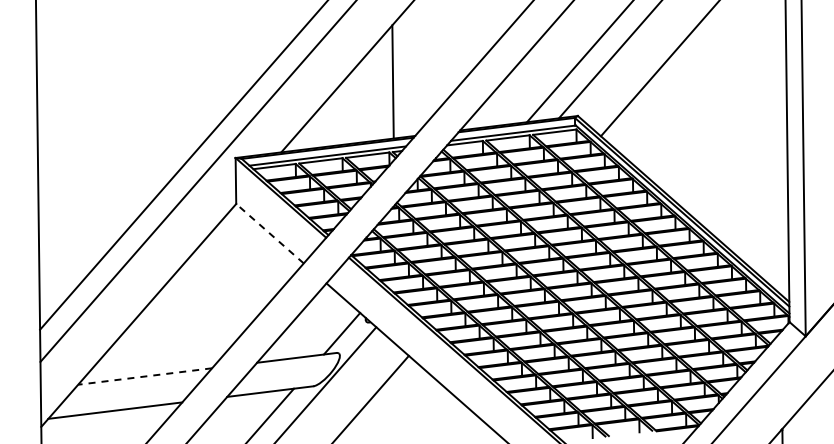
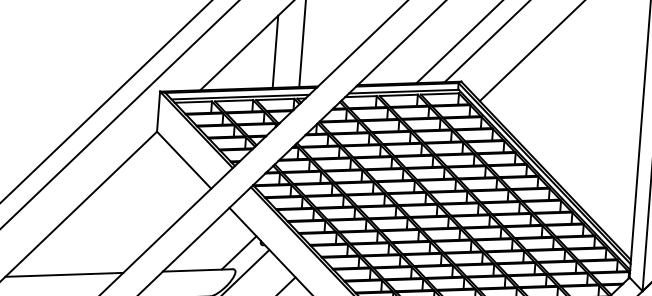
line: (362, 100) -> (275, 51), added
line: (270, 233) -> (184, 160), dashed -> solid
line: (144, 376) -> (63, 274), dashed -> solid

